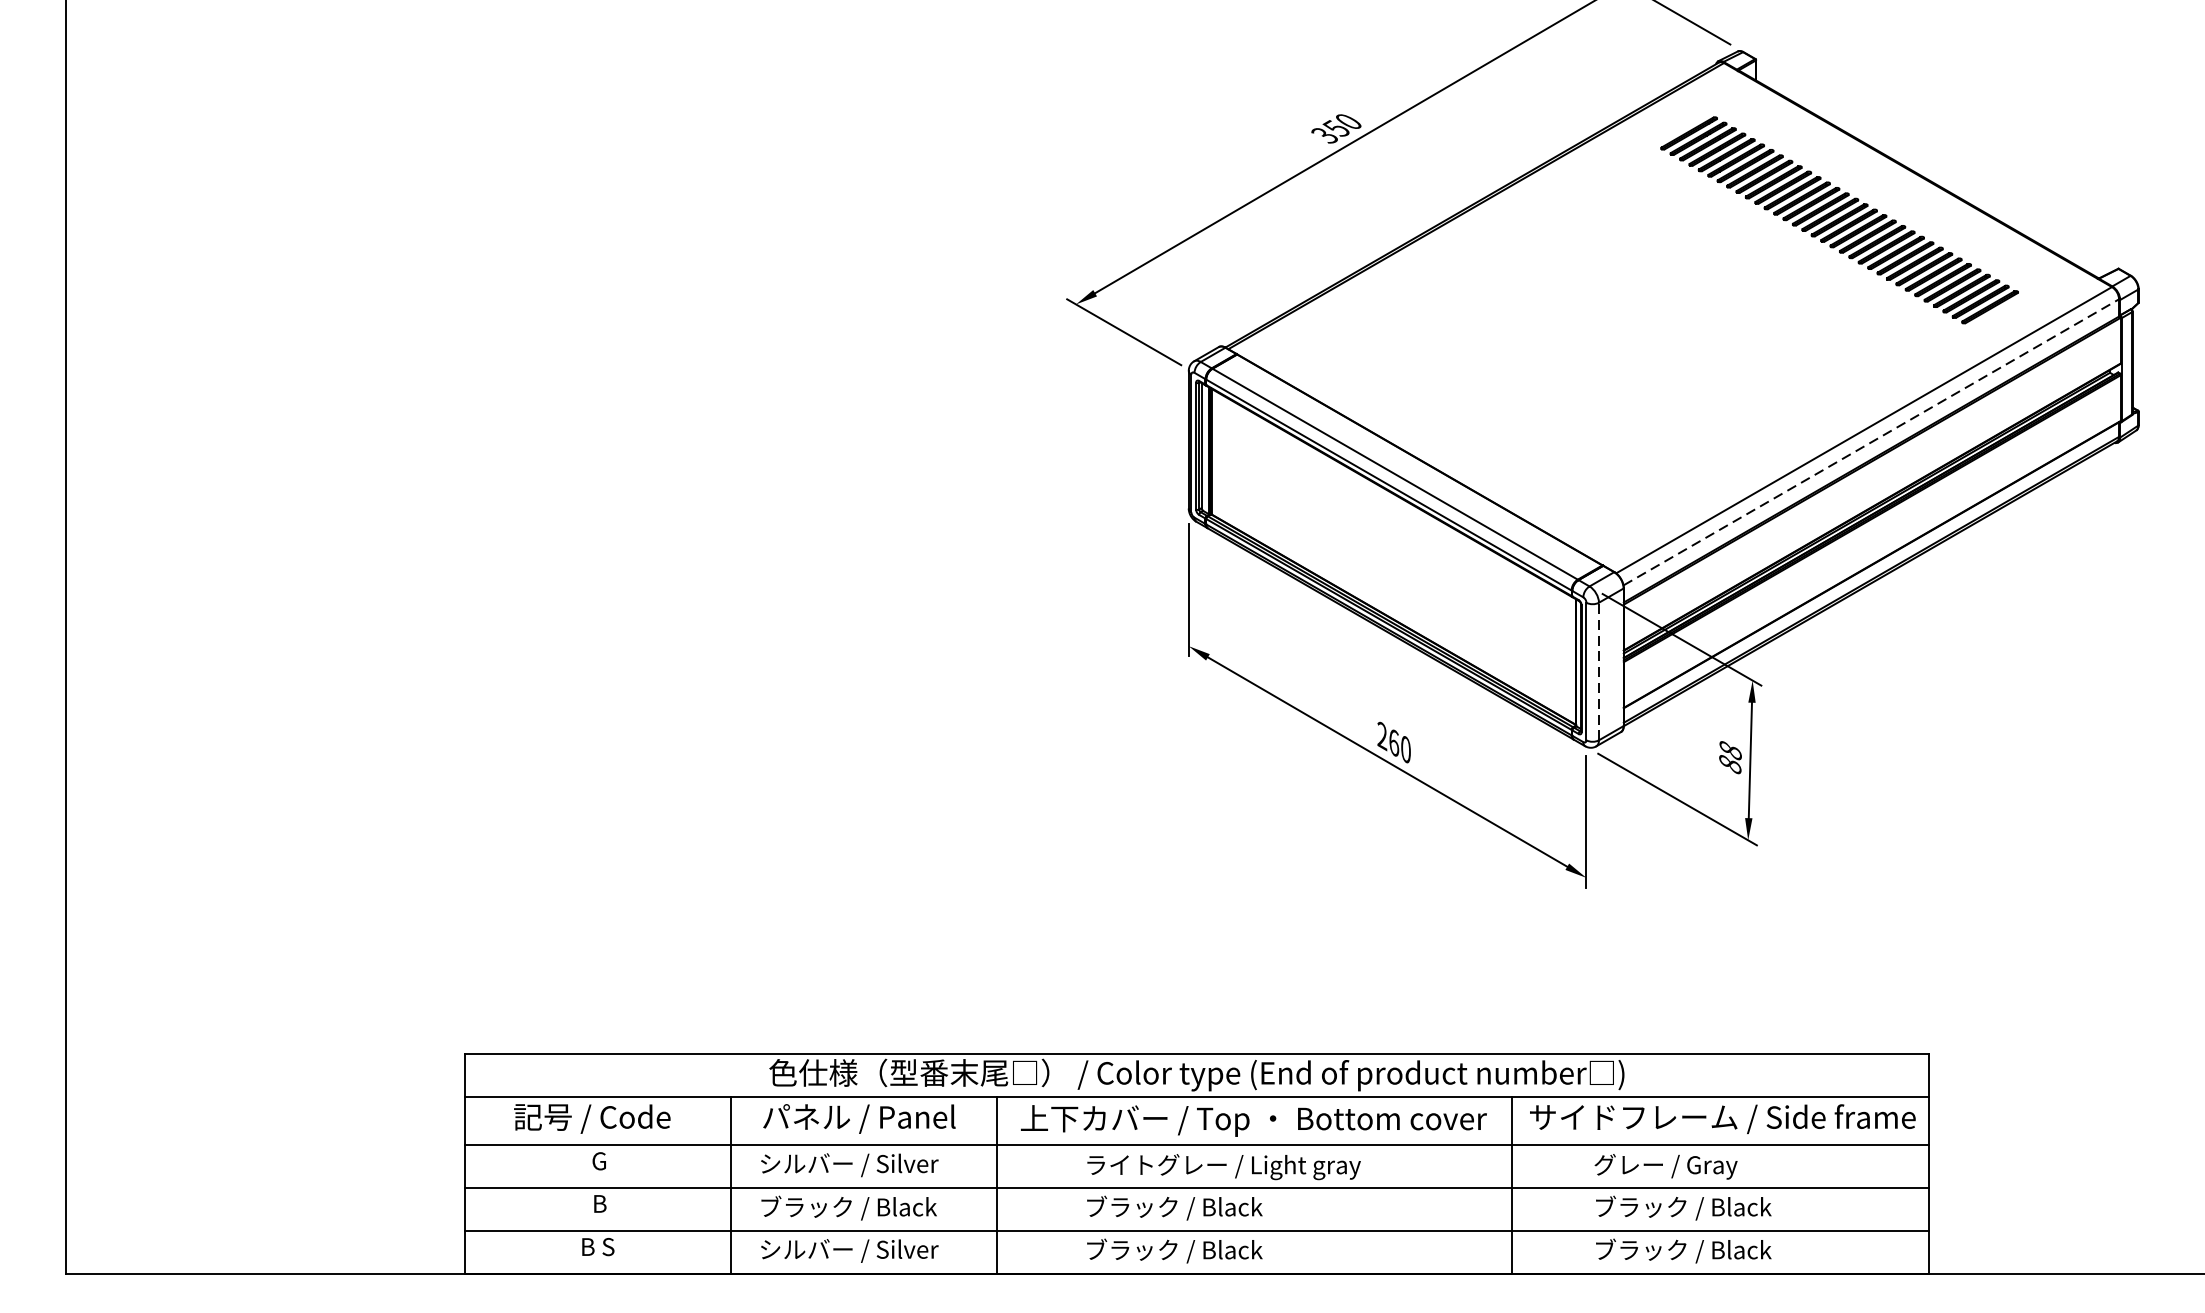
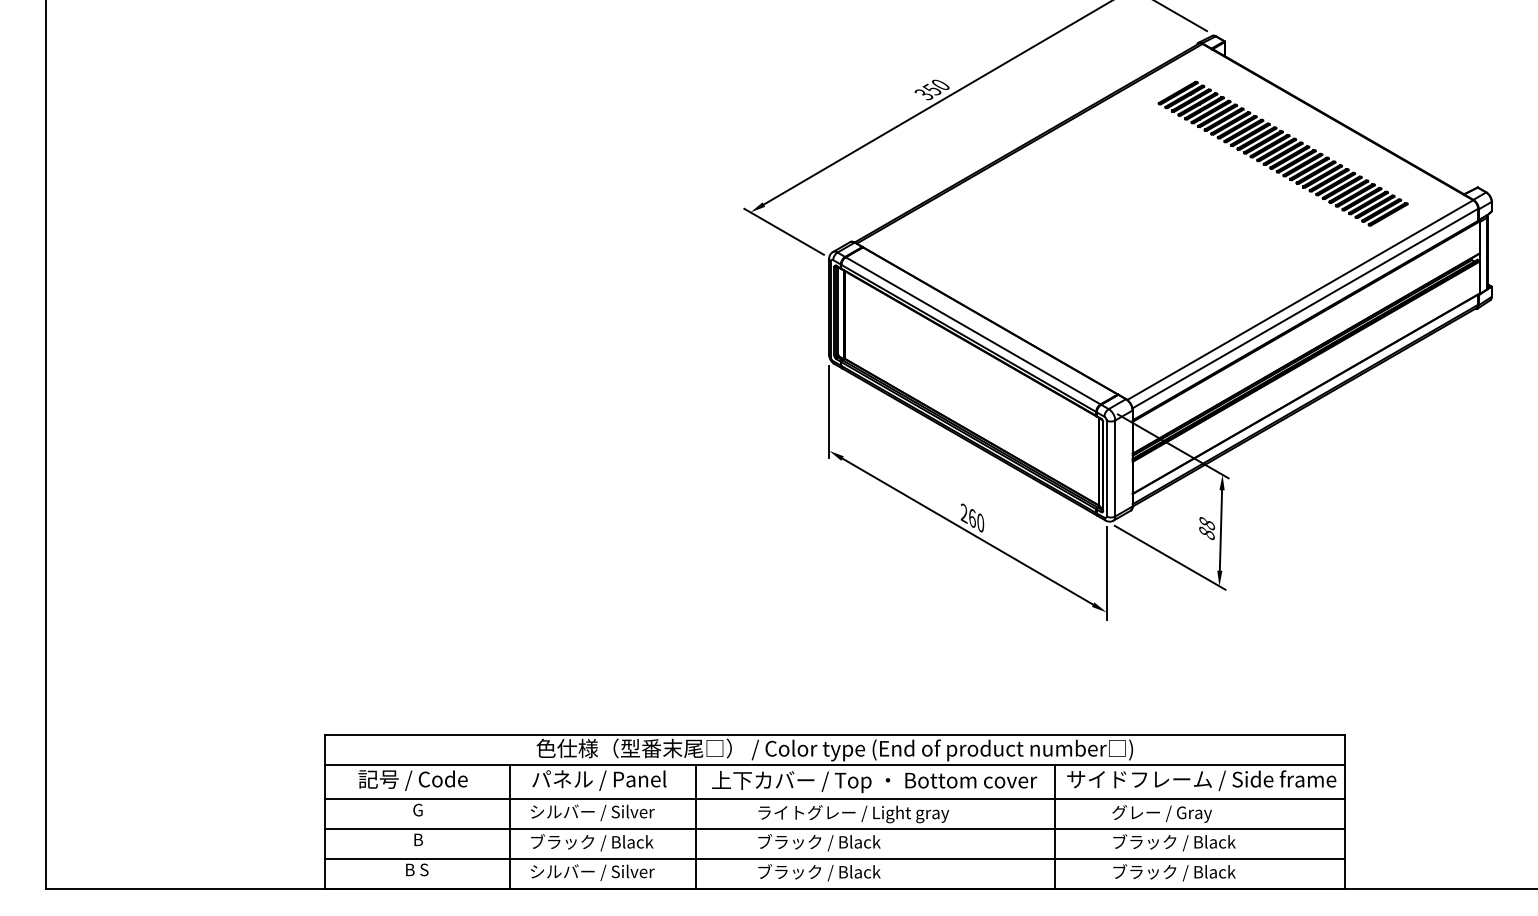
line: (1871, 442) -> (1305, 308), dashed -> solid
line: (1599, 671) -> (1115, 468), dashed -> solid

